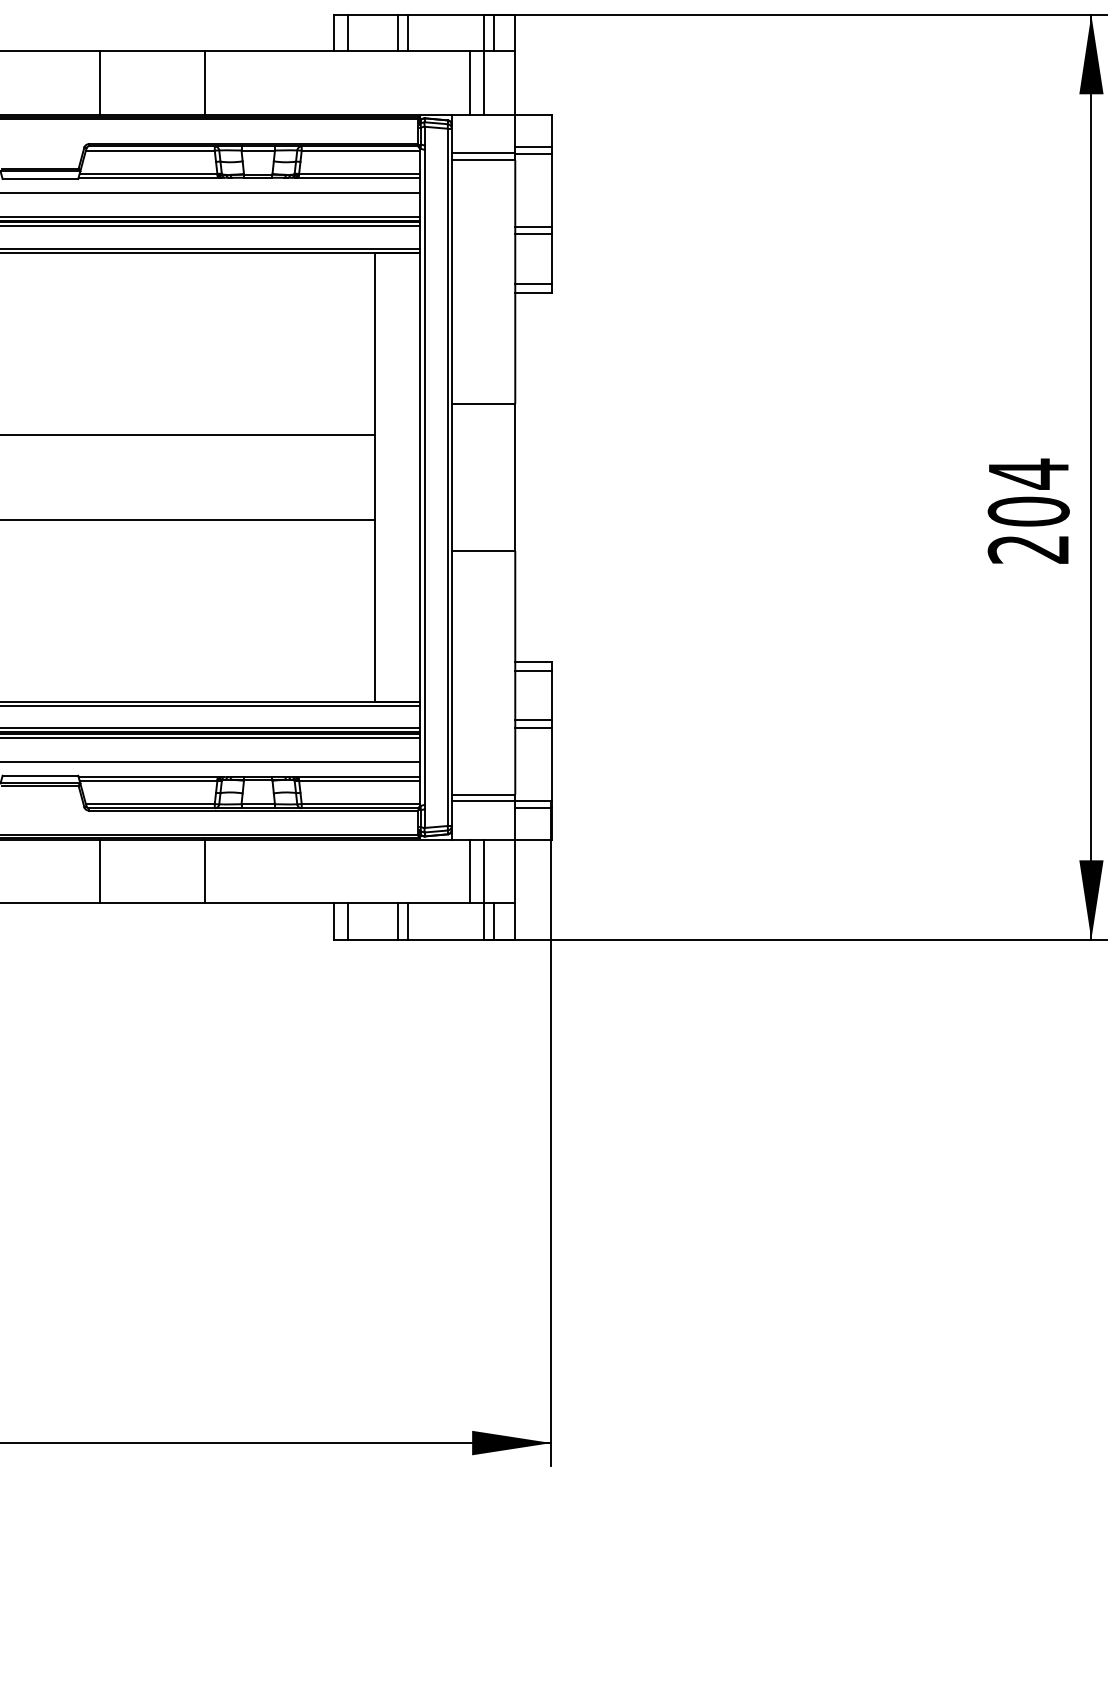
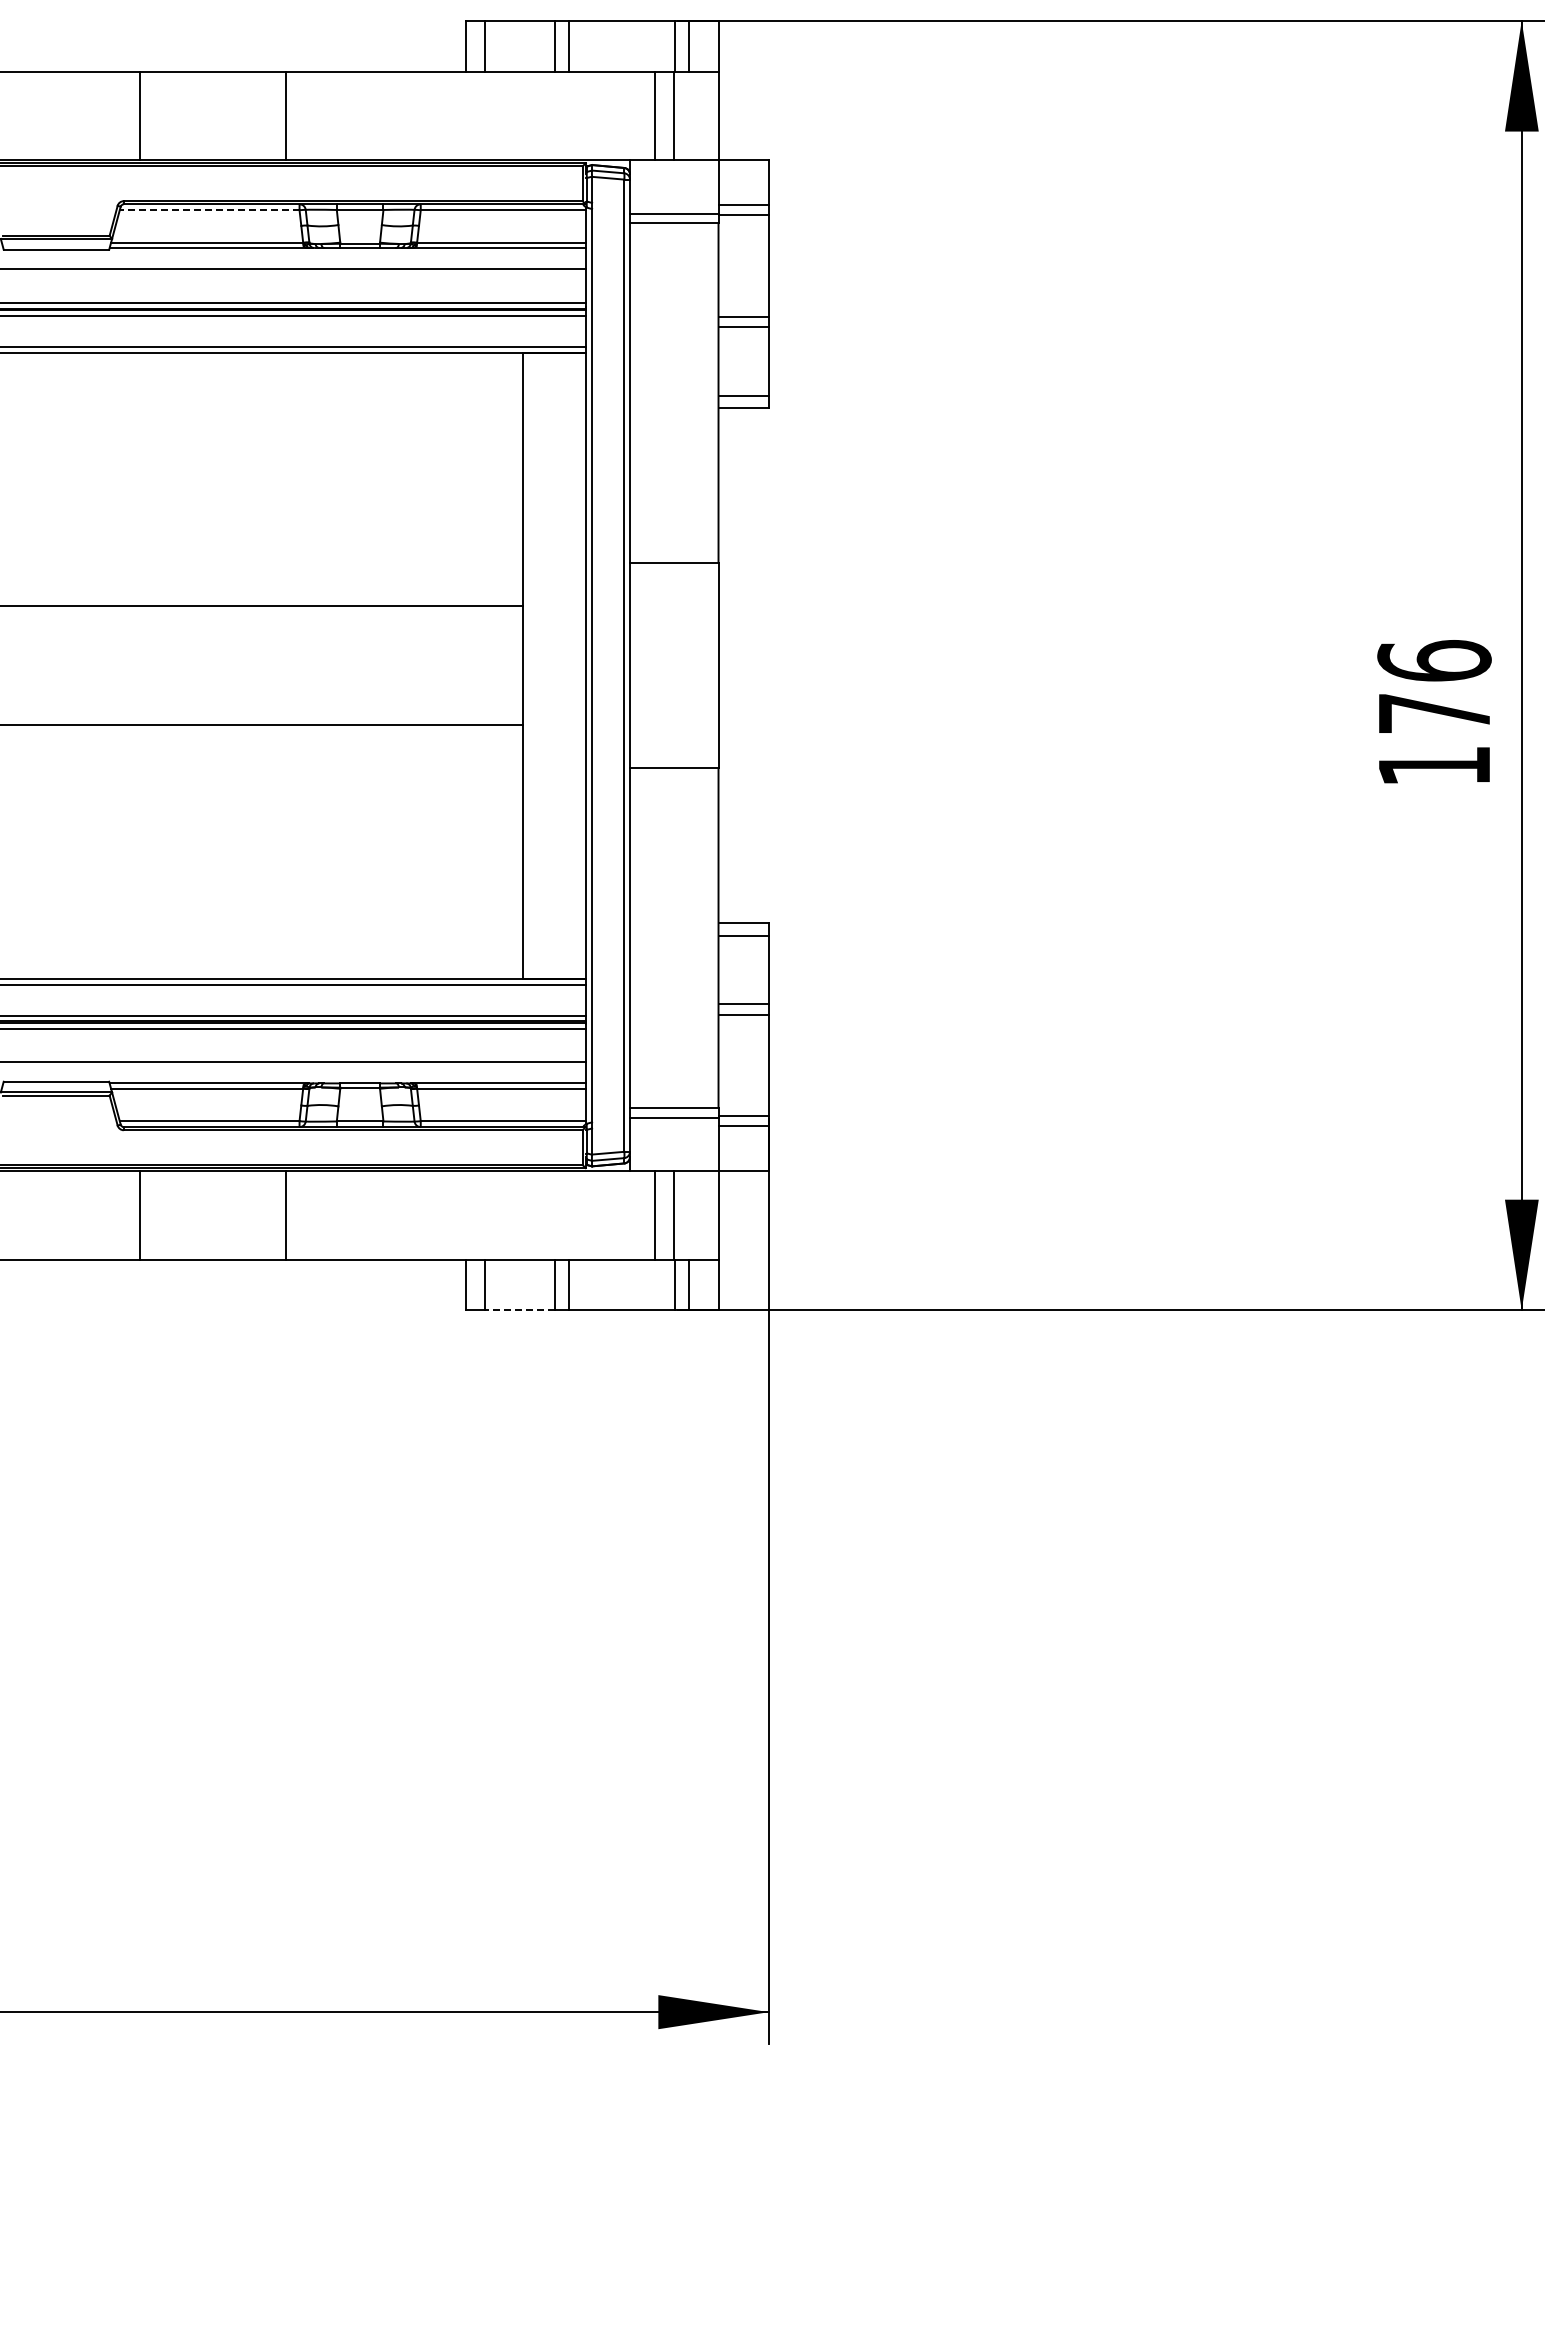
line: (150, 150) -> (209, 210), solid -> dashed
text: (1028, 510) -> (1434, 712), 204 -> 176
line: (372, 939) -> (519, 1310), solid -> dashed

